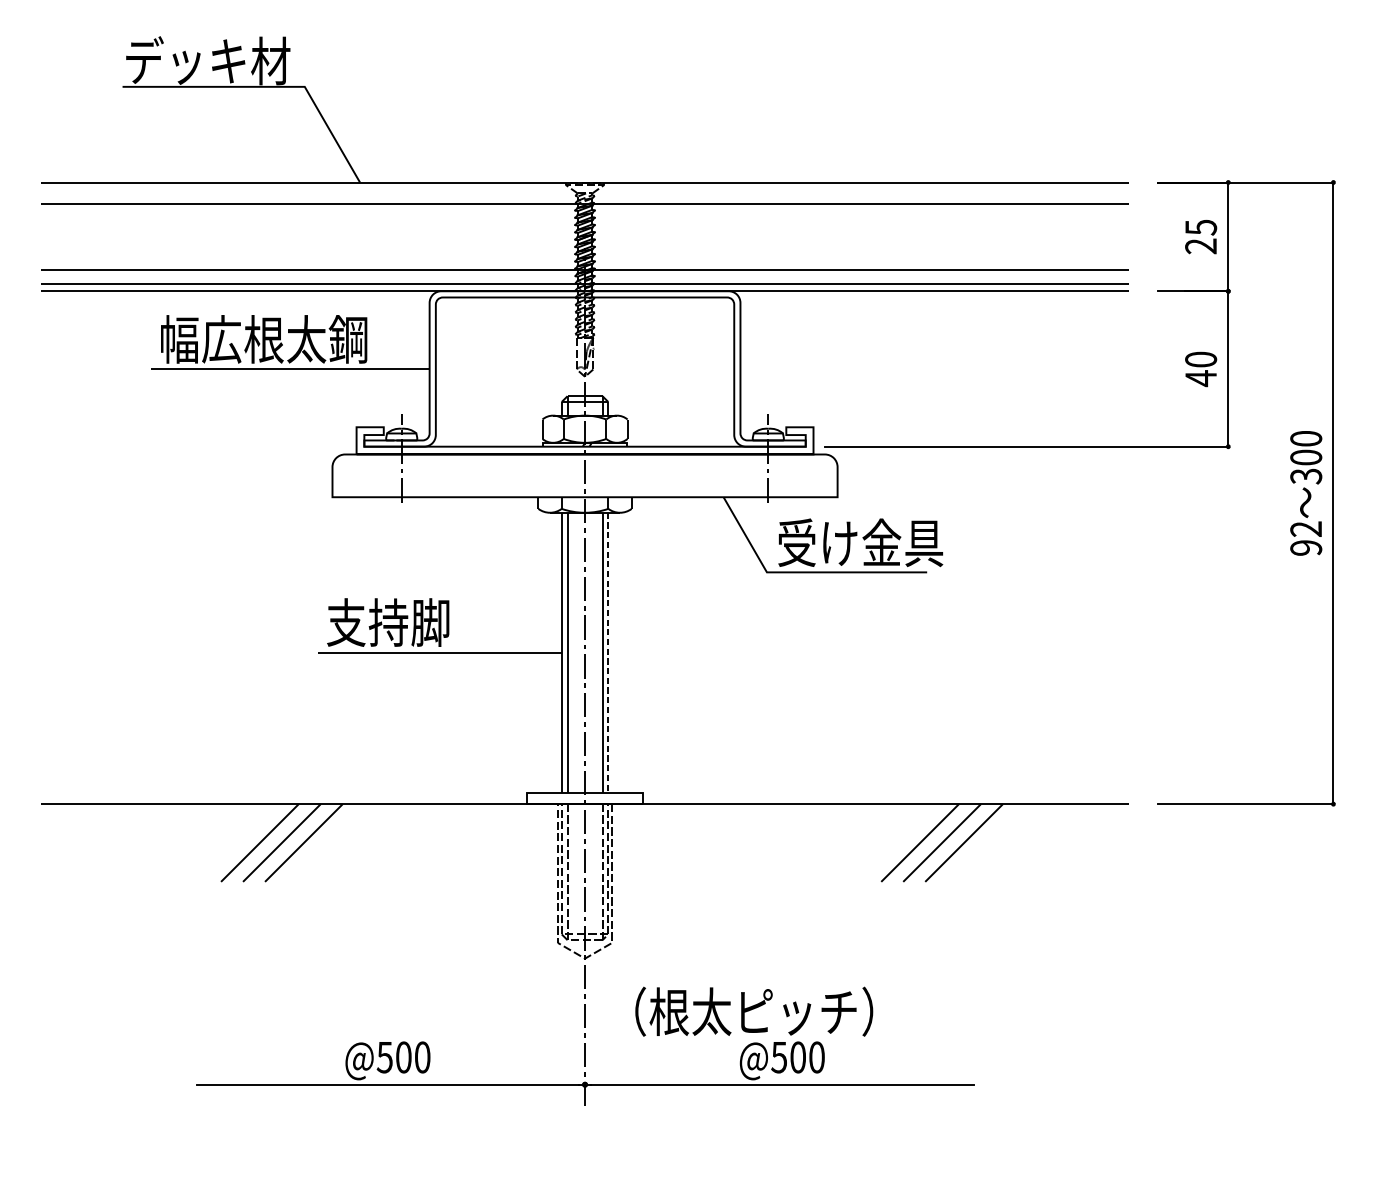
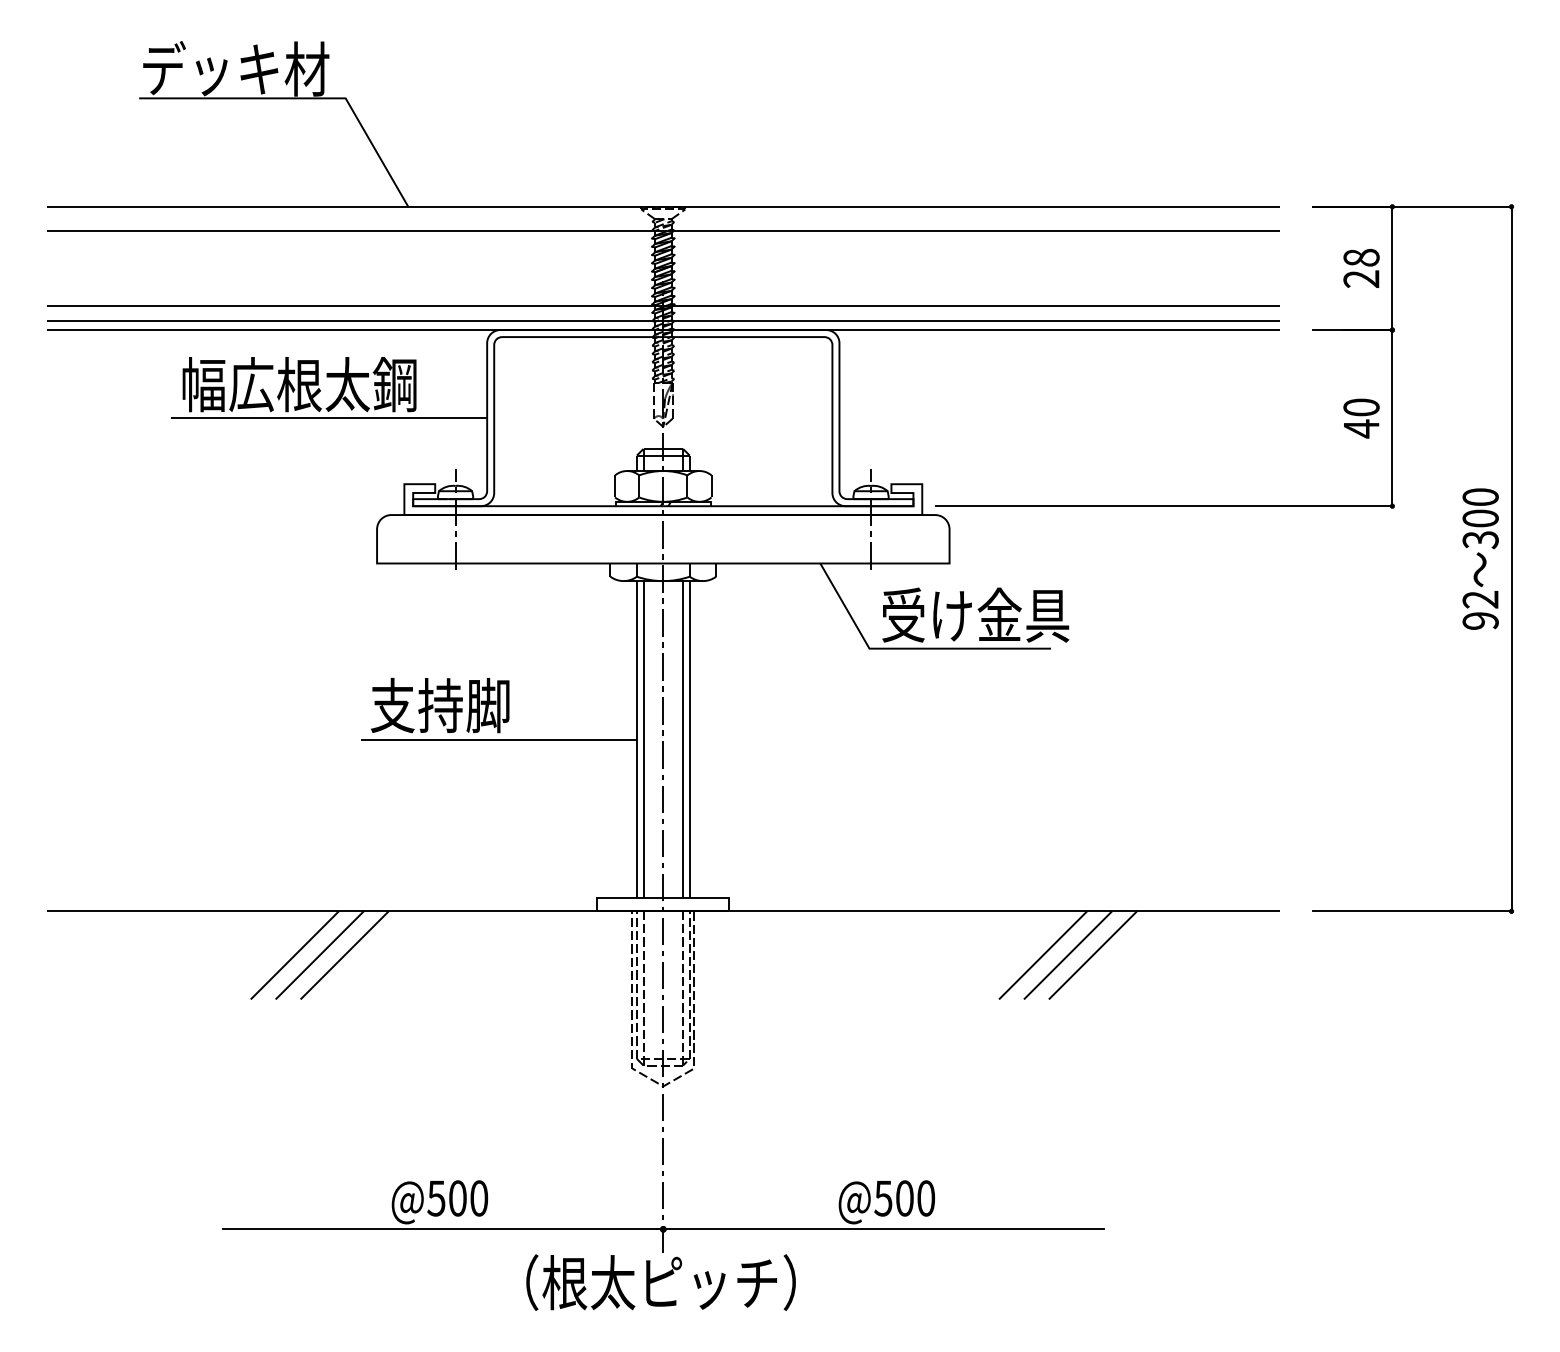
text: (1201, 227) -> (1361, 257), 25 -> 28
line: (608, 652) -> (689, 739), dashed -> solid
text: (753, 1011) -> (660, 1282), moved

